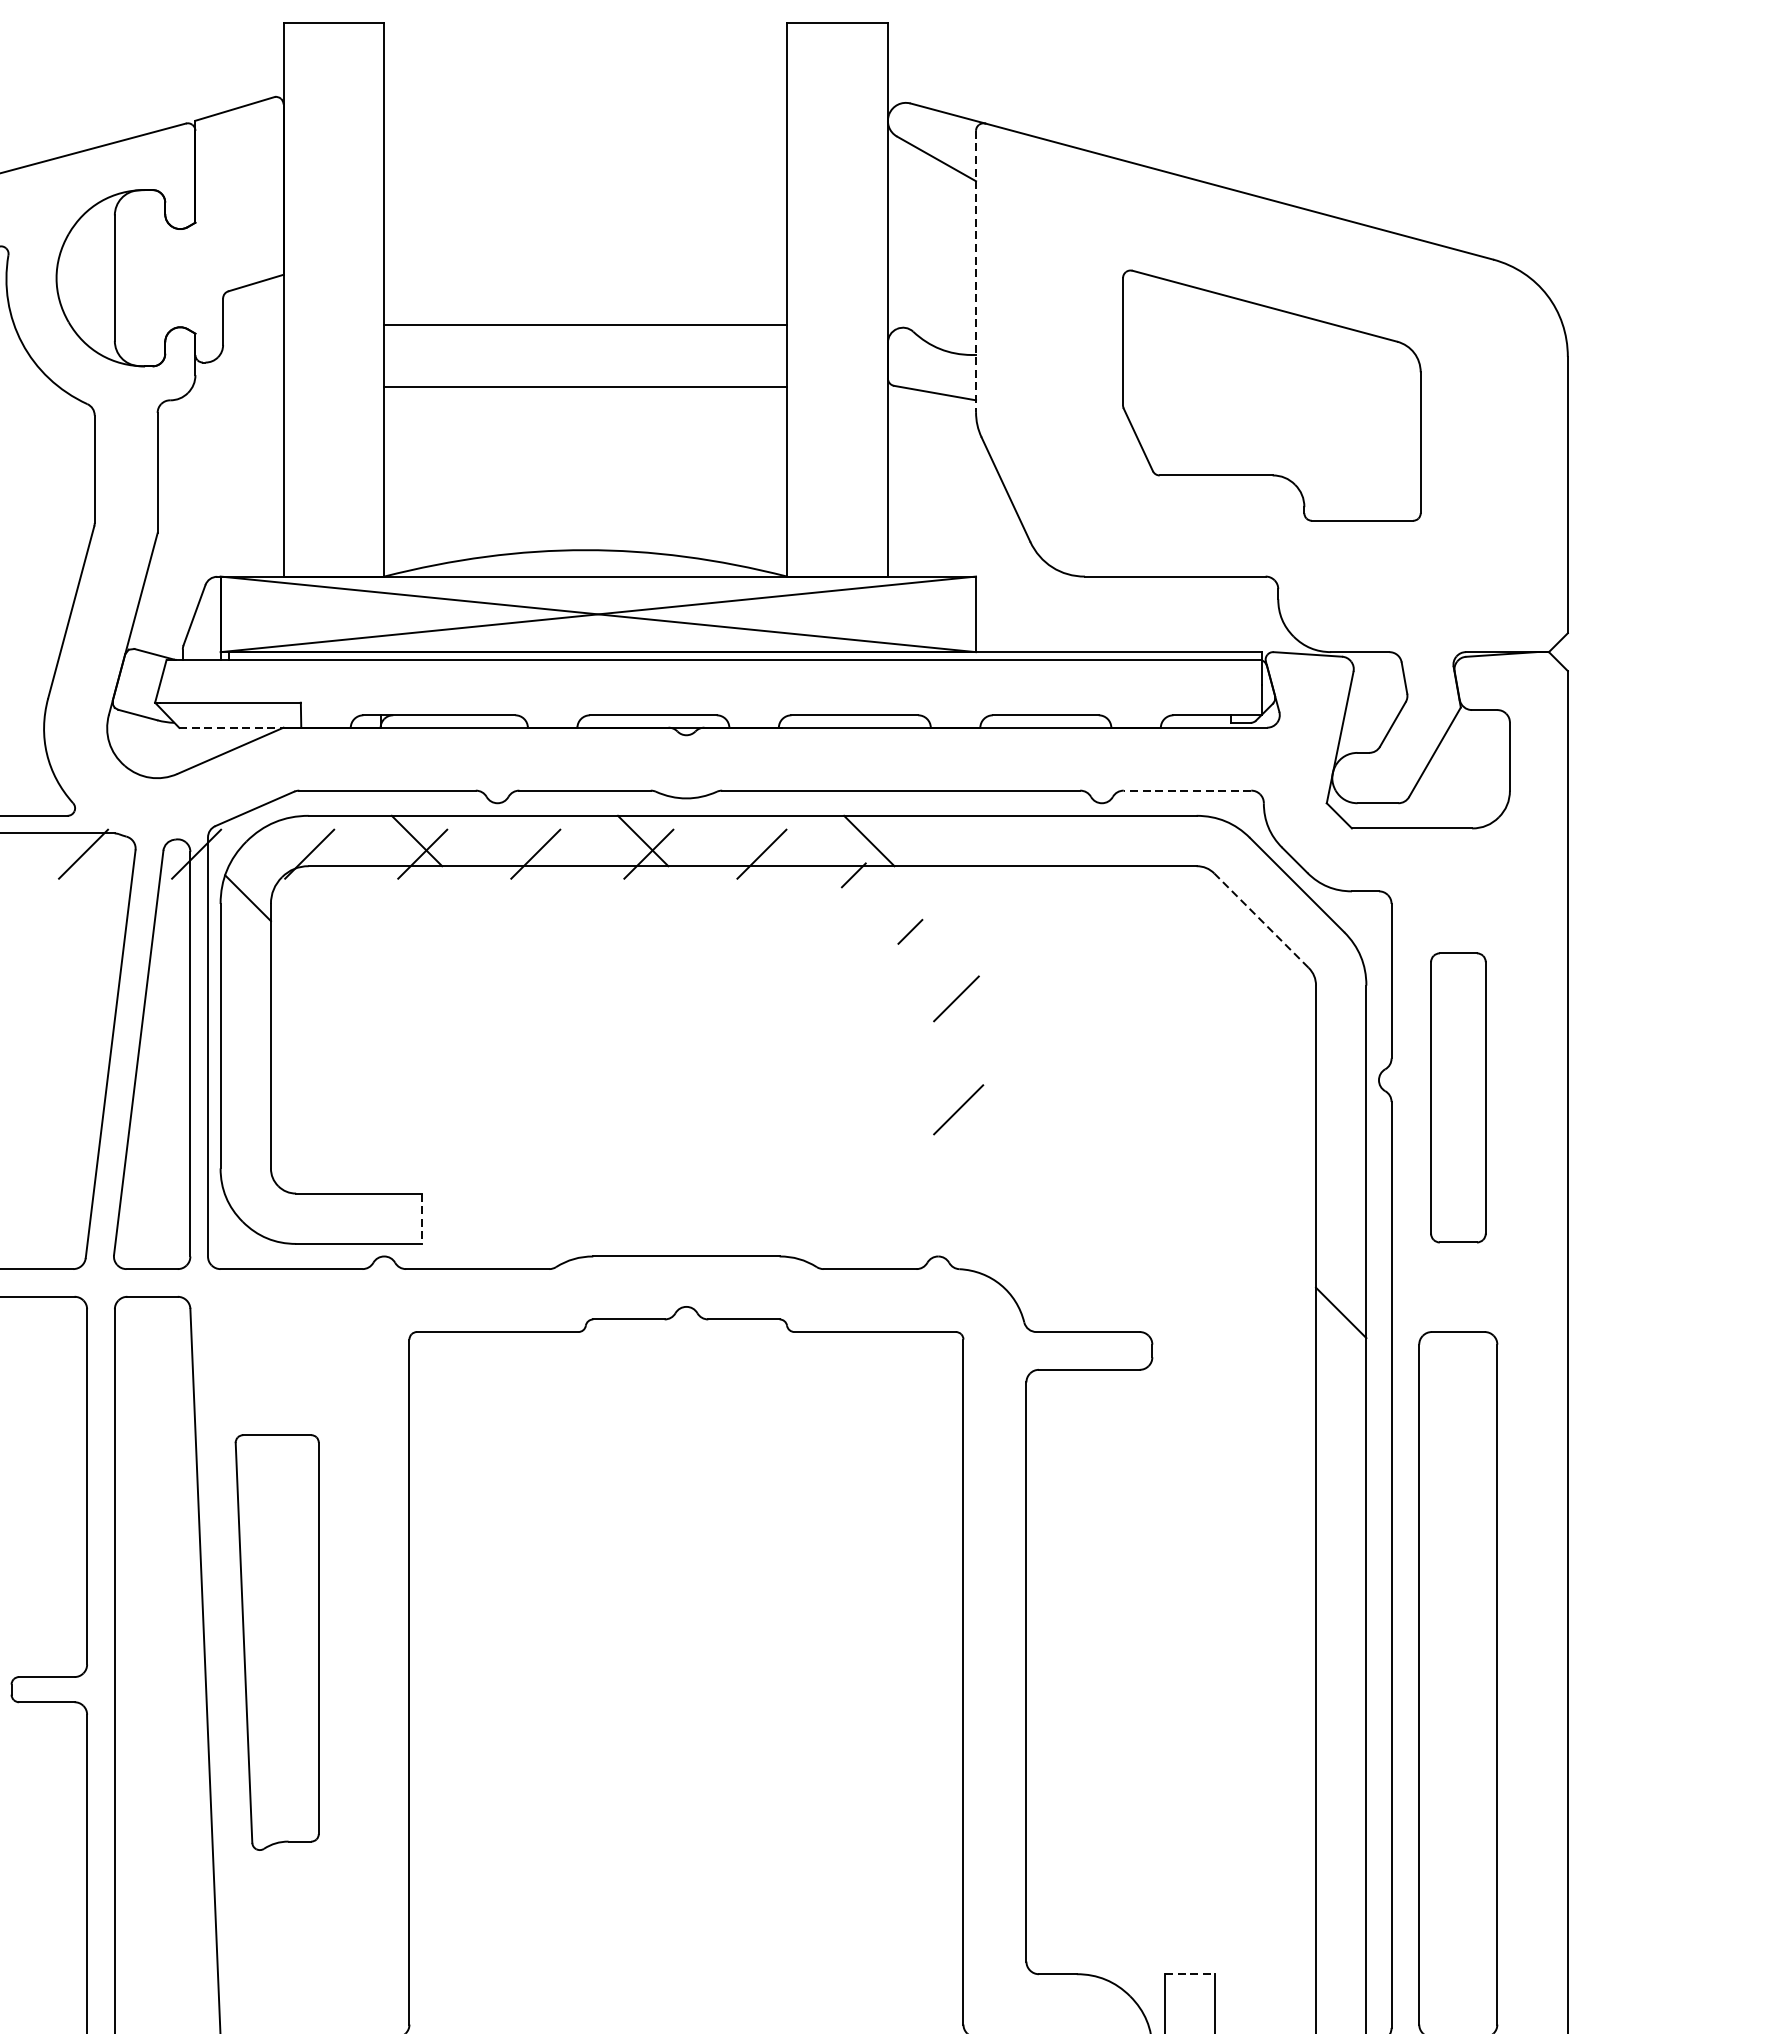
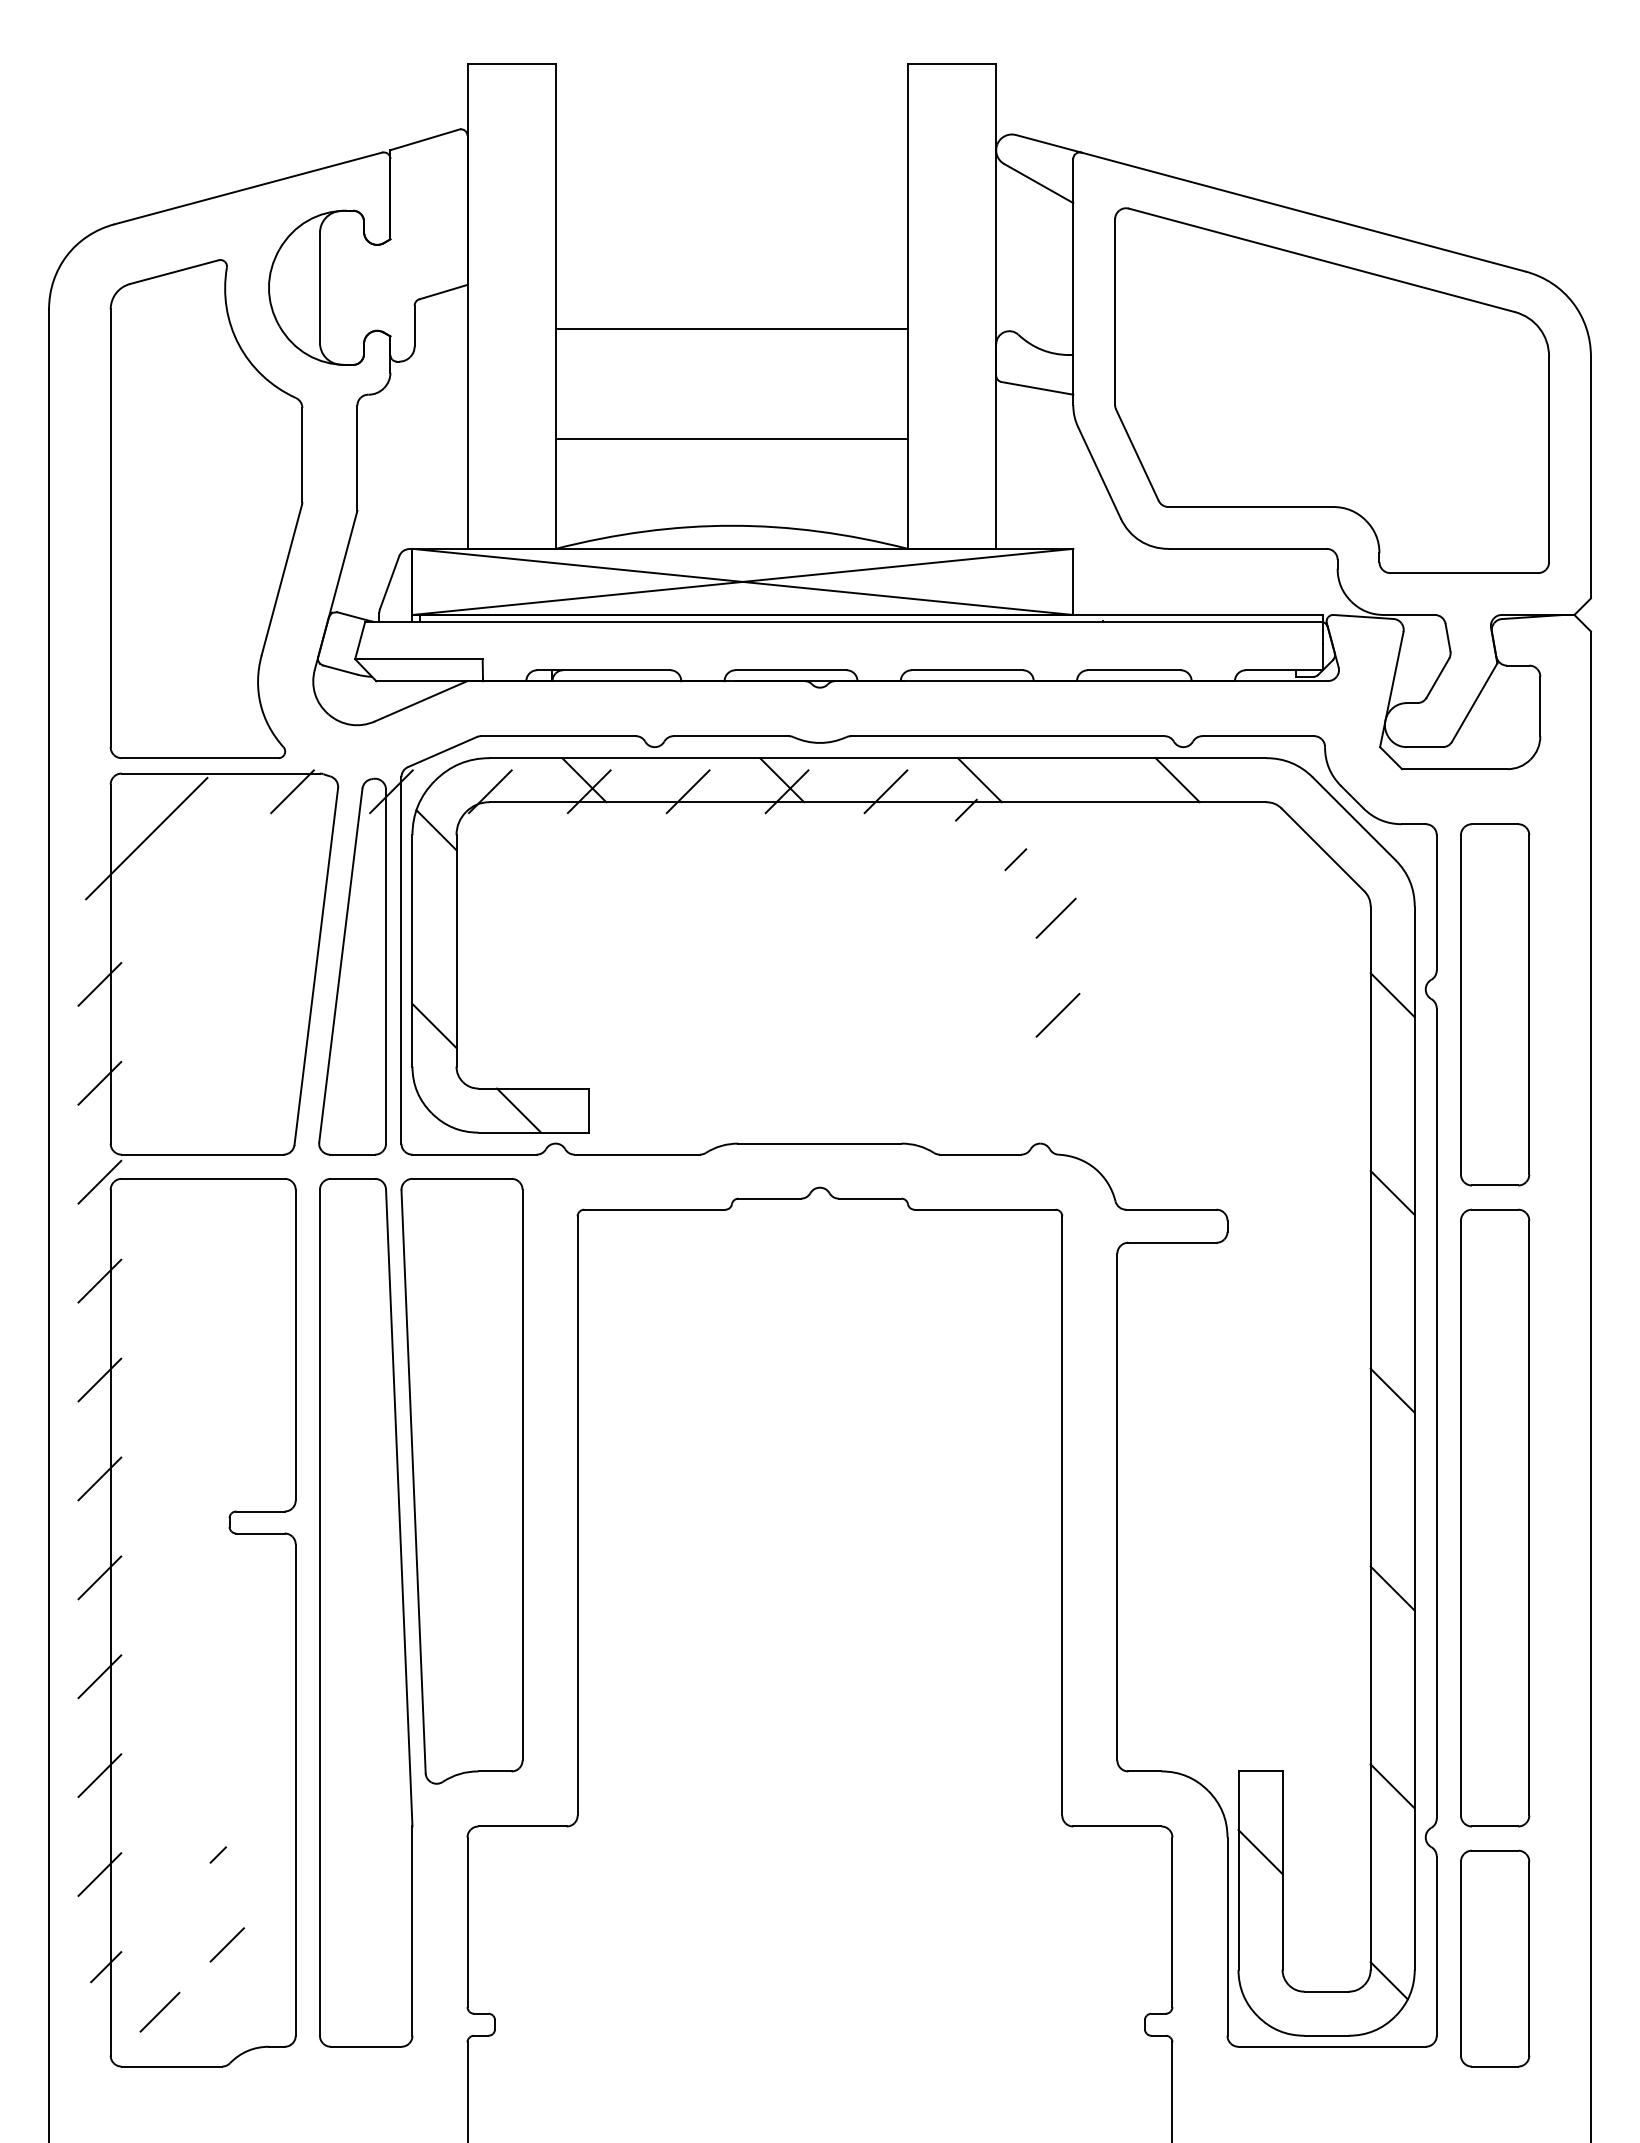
line: (976, 272) -> (1073, 282), dashed -> solid
line: (585, 386) -> (731, 438), moved
part: (1271, 395) -> (1331, 390), size x1.67
line: (234, 728) -> (424, 681), dashed -> solid
line: (1187, 791) -> (1258, 736), dashed -> solid
line: (1095, 841) -> (1177, 780), added
line: (1260, 920) -> (1322, 849), dashed -> solid
line: (1340, 1087) -> (1392, 995), added
part: (1458, 1097) -> (1495, 1004), size x1.43
line: (245, 1122) -> (434, 1026), added
line: (342, 1218) -> (519, 1110), added
line: (421, 1219) -> (588, 1111), dashed -> solid
line: (1340, 1538) -> (1392, 1390), added
part: (276, 1642) -> (461, 1481), size x1.67
line: (1340, 1765) -> (1392, 1588), added
line: (1191, 1974) -> (1261, 1771), dashed -> solid
line: (1340, 1991) -> (1392, 1786), added

